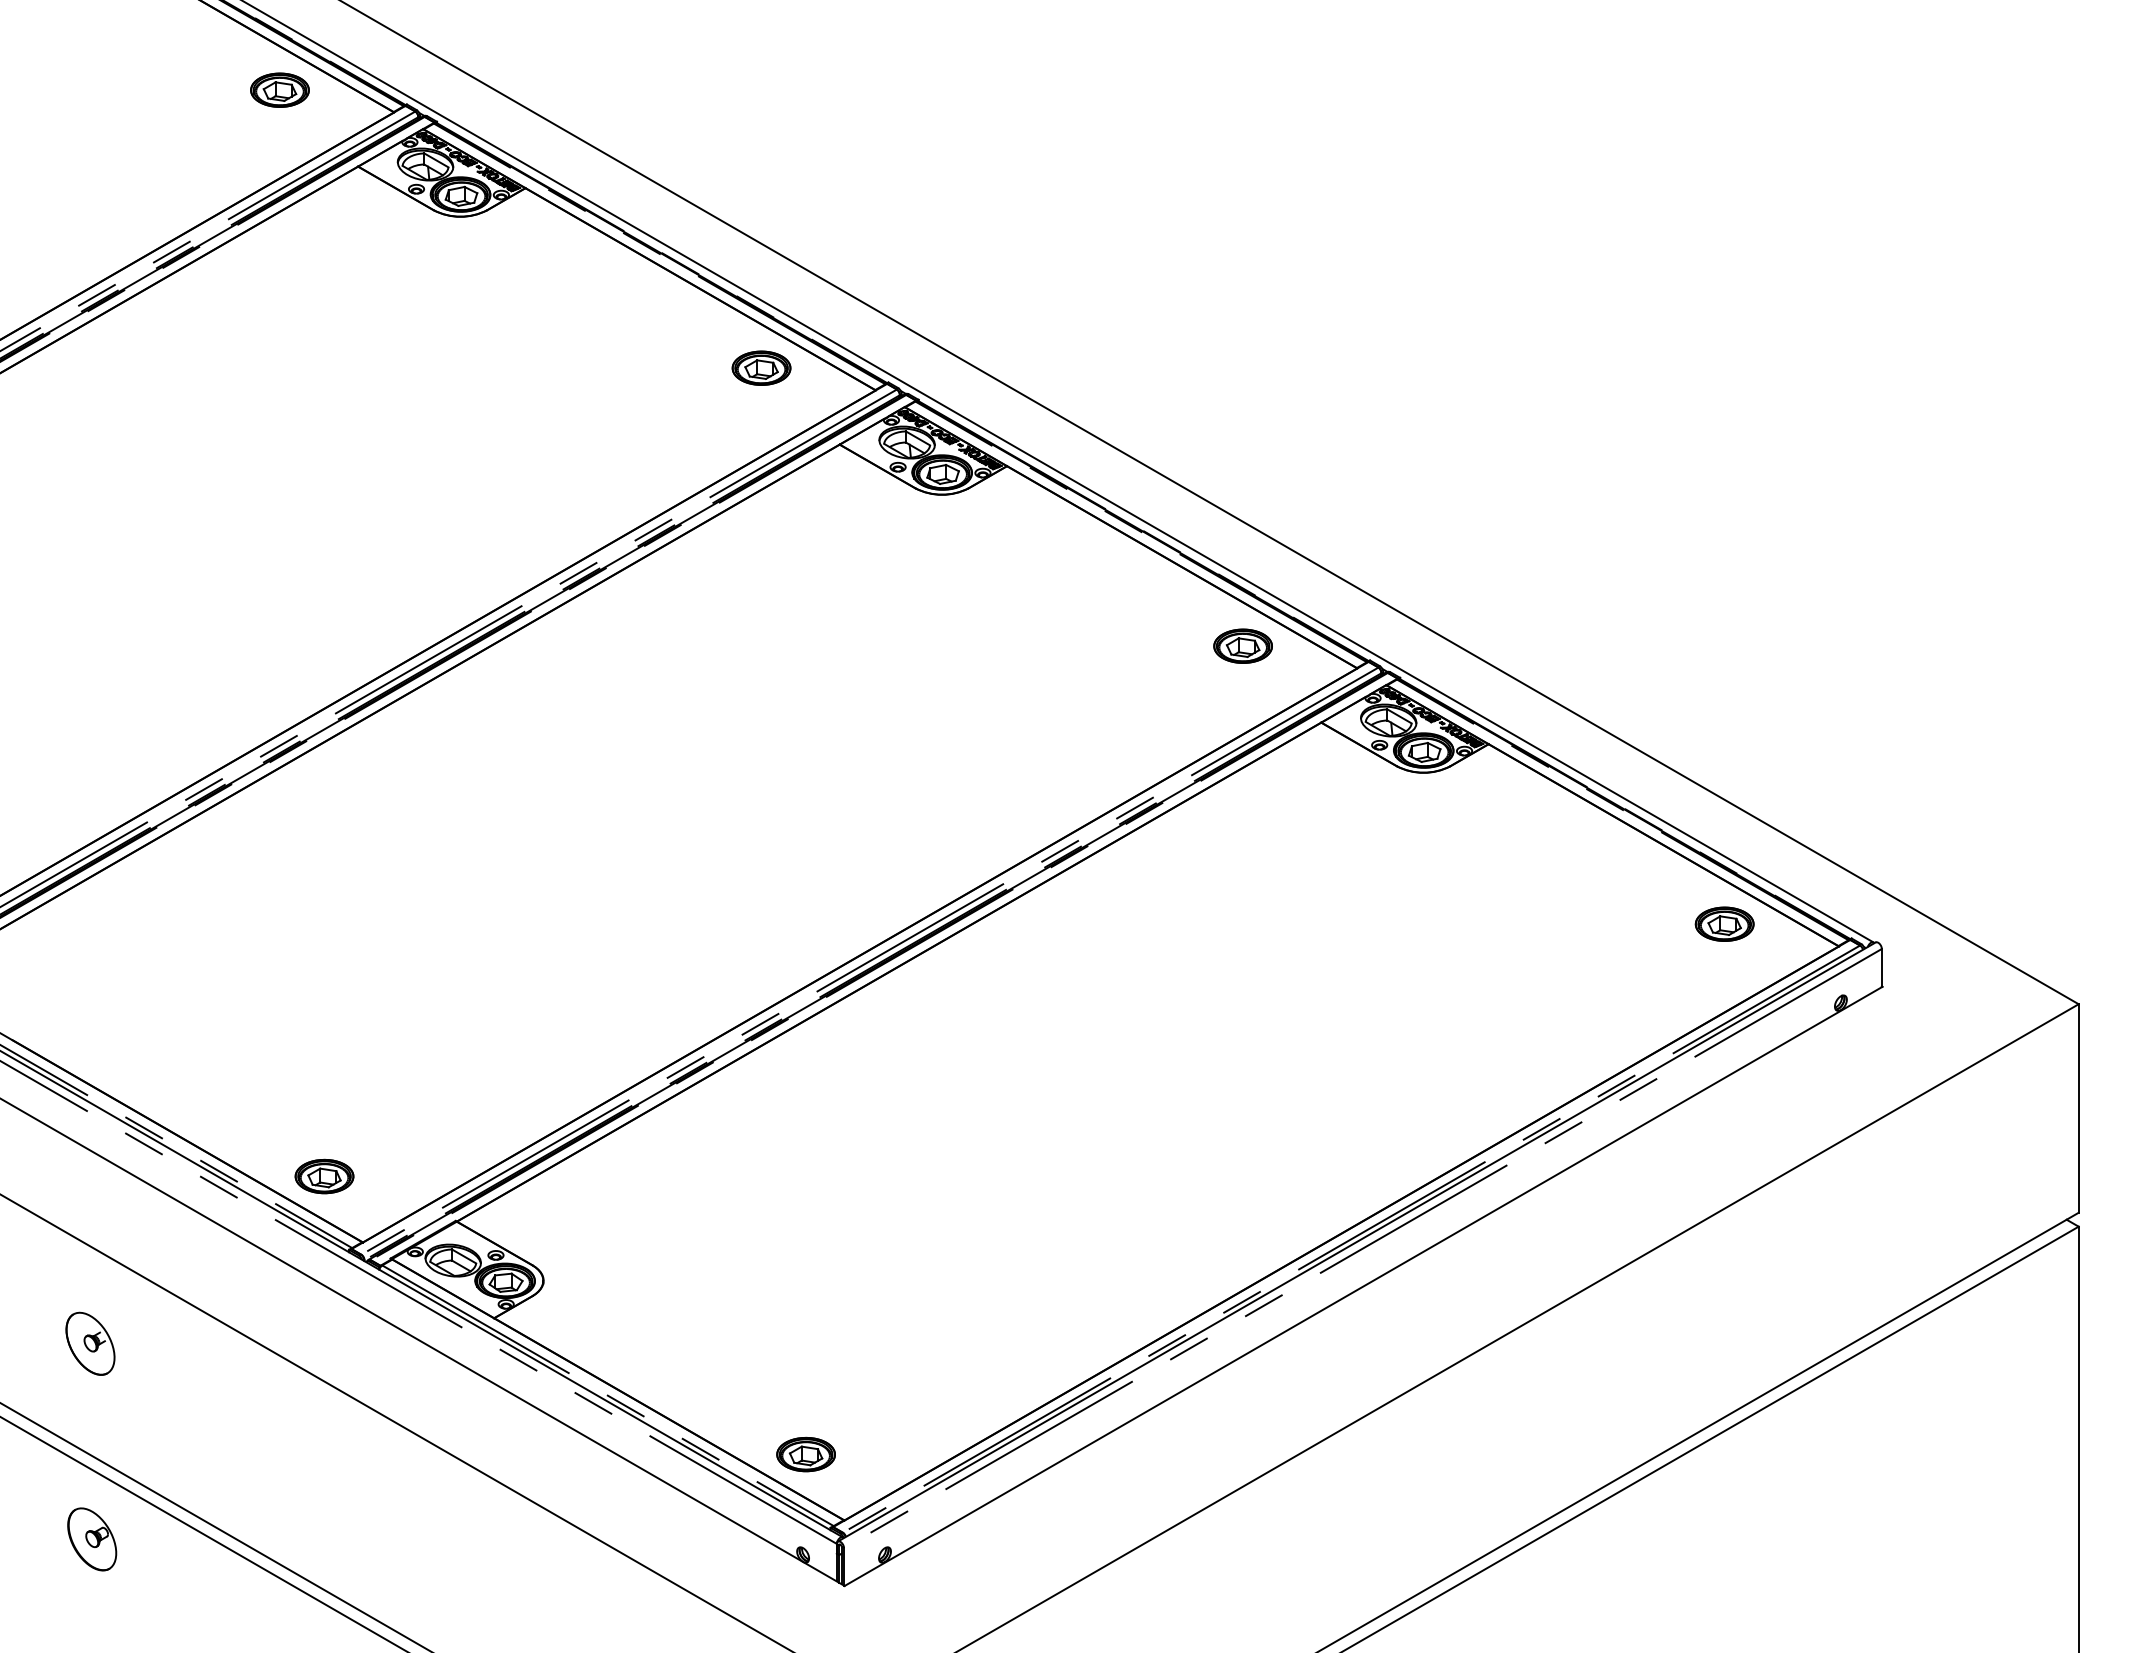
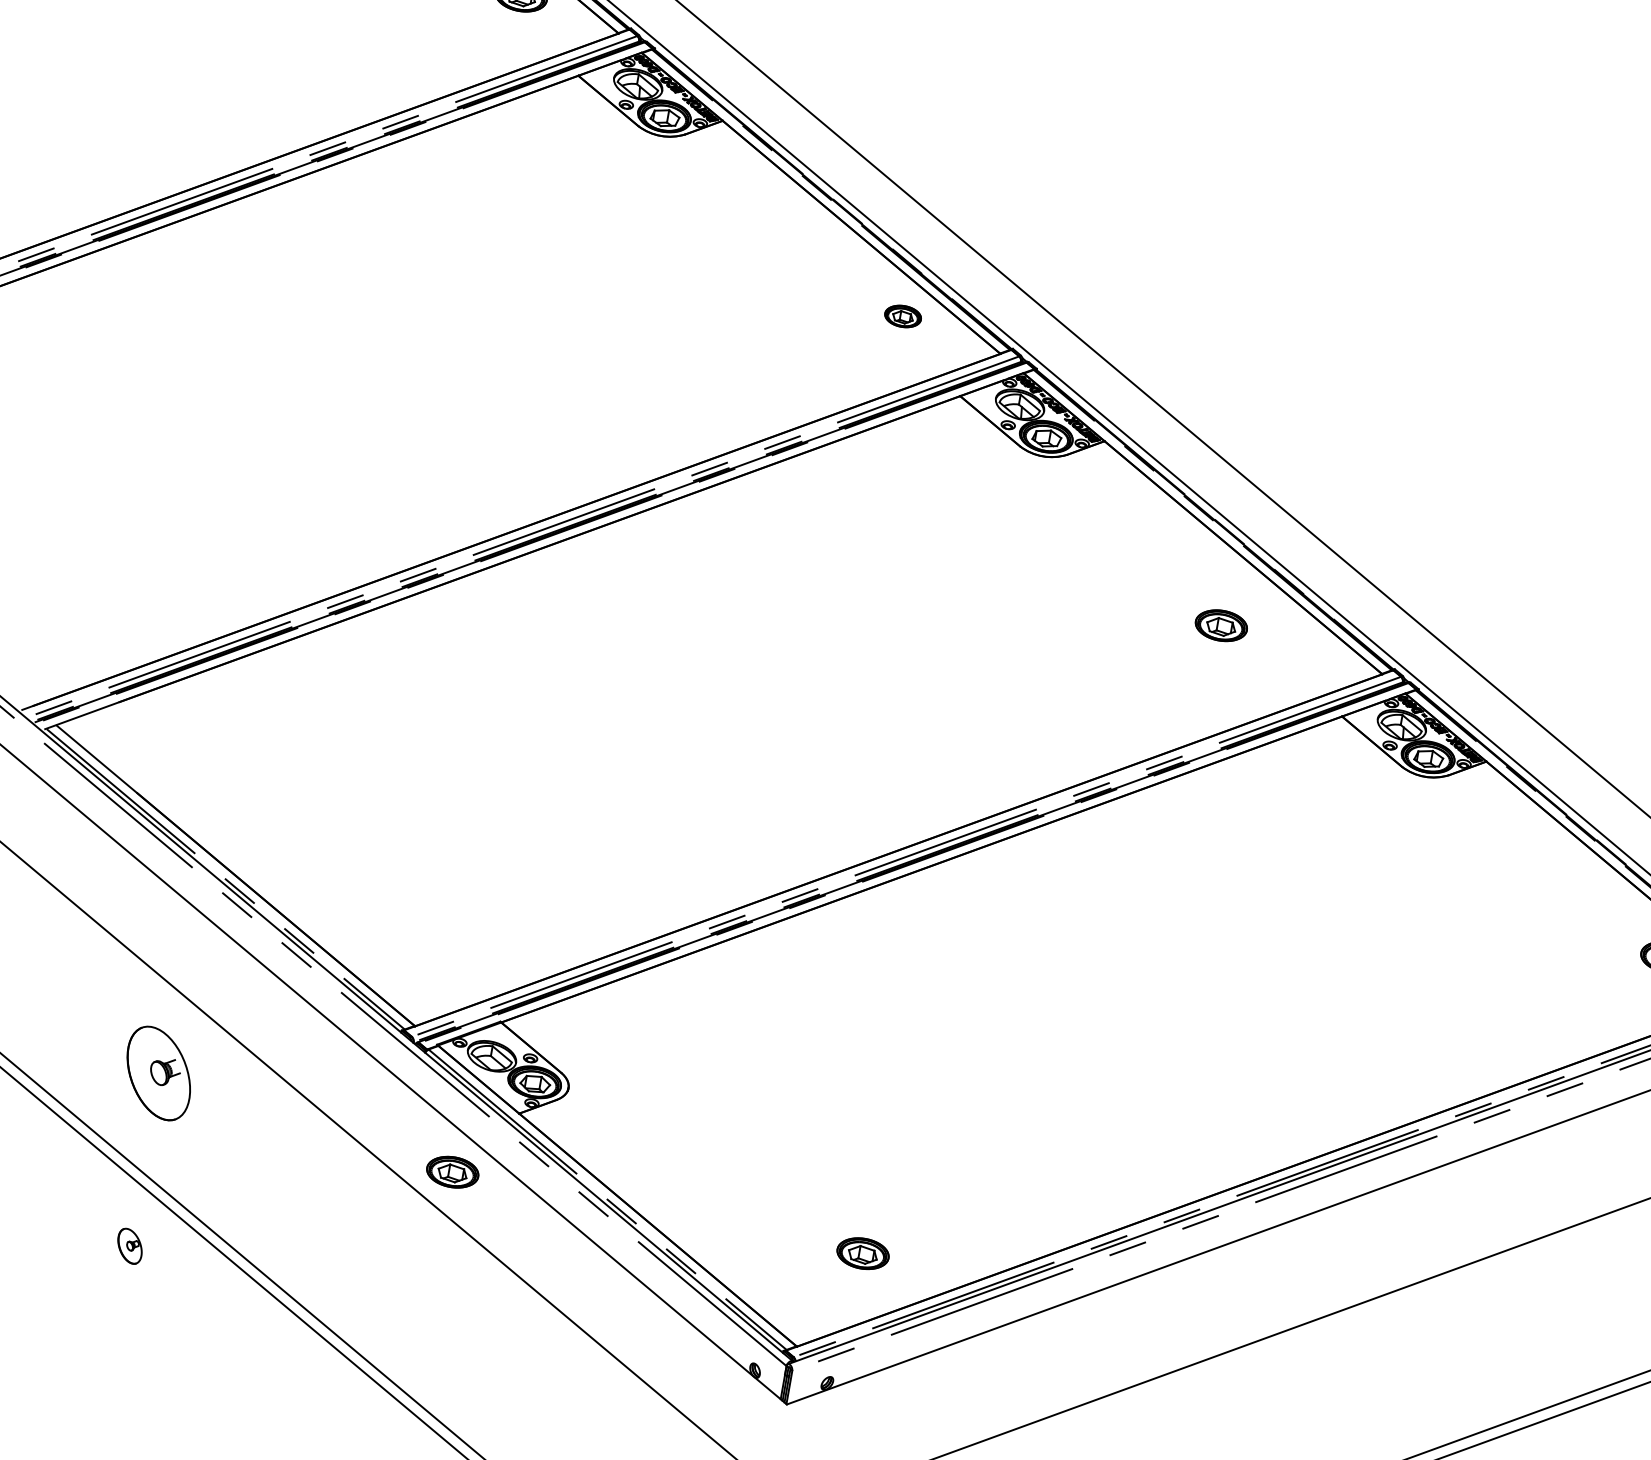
part: (761, 367) -> (903, 315), size x0.7
part: (1242, 645) -> (1220, 624), moved
part: (324, 1176) -> (452, 1172), moved
part: (90, 1343) -> (158, 1073), size x1.6
part: (805, 1454) -> (862, 1253), moved
part: (92, 1539) -> (130, 1246), size x0.6

